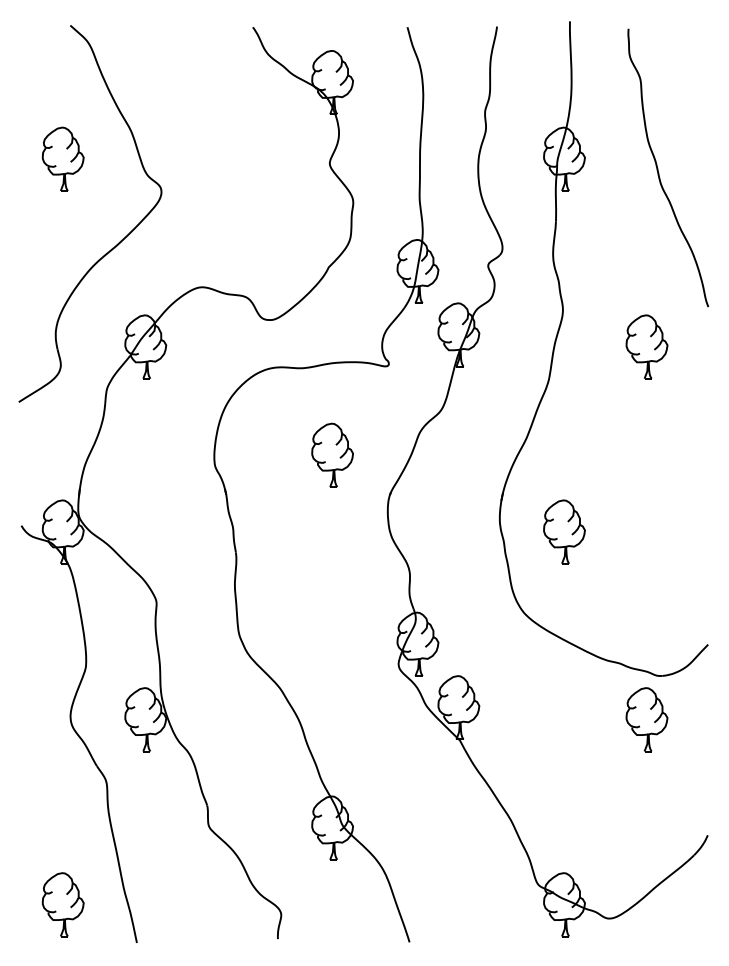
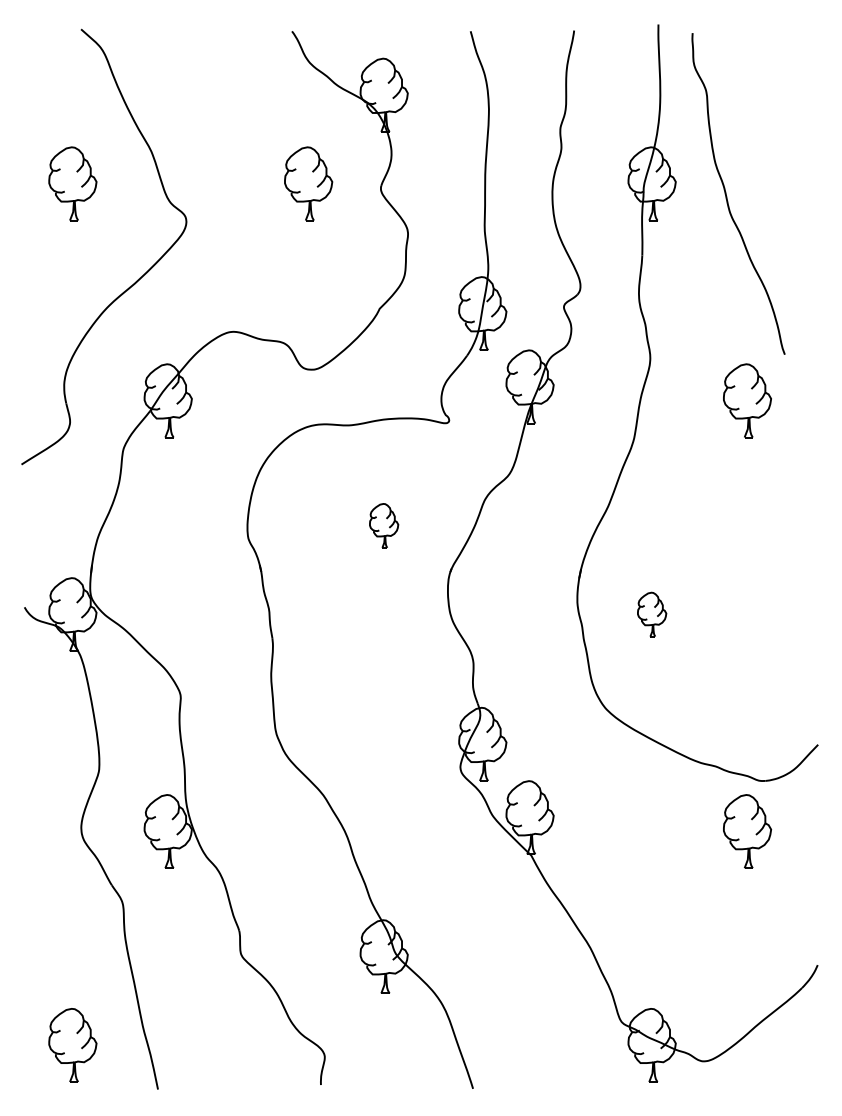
part: (266, 158) -> (307, 183), added
curve: (658, 168) -> (727, 194), moved
part: (332, 454) -> (384, 525), size x0.6
part: (564, 531) -> (652, 614), size x0.6

